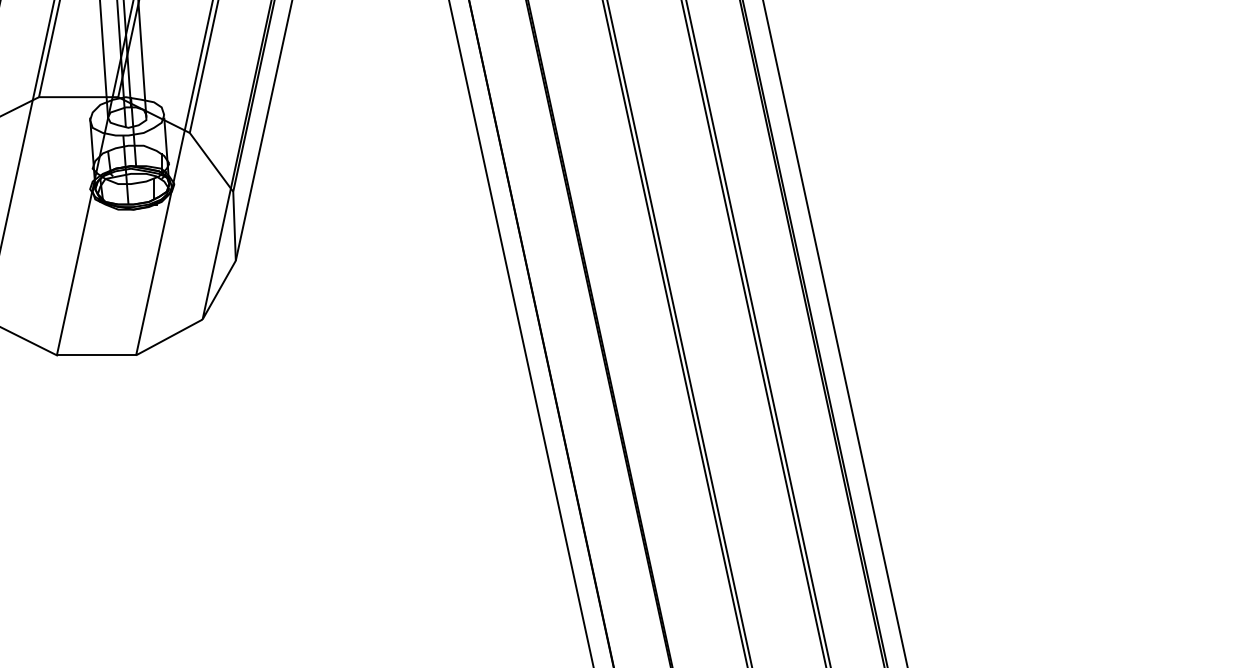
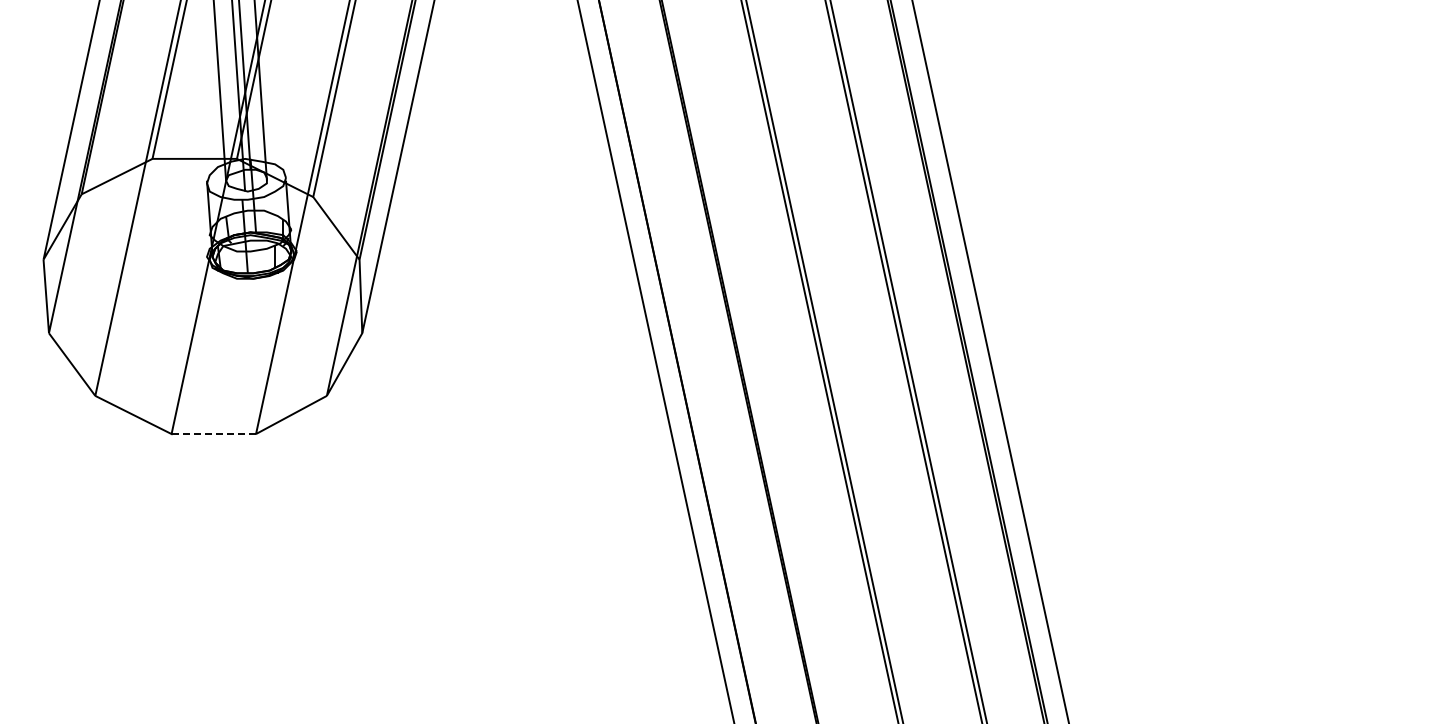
line: (97, 355) -> (214, 434), solid -> dashed

